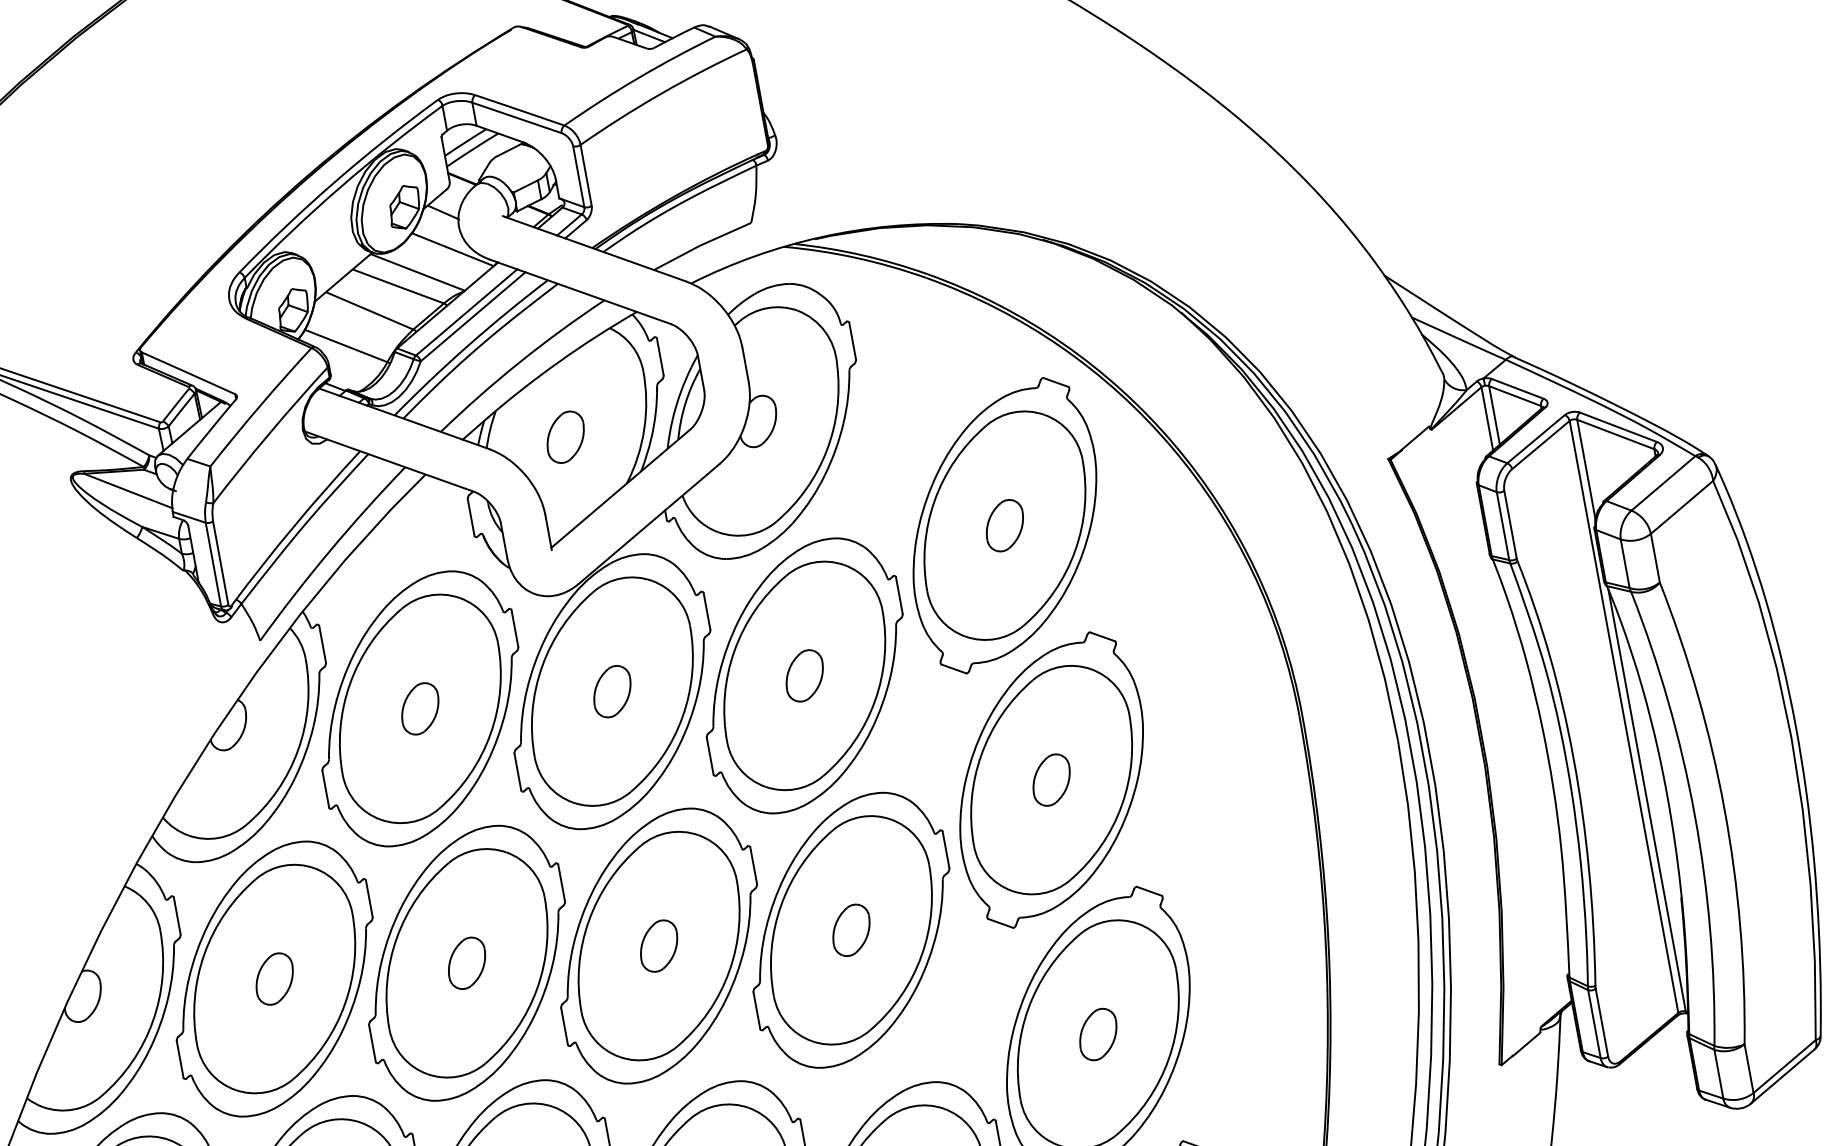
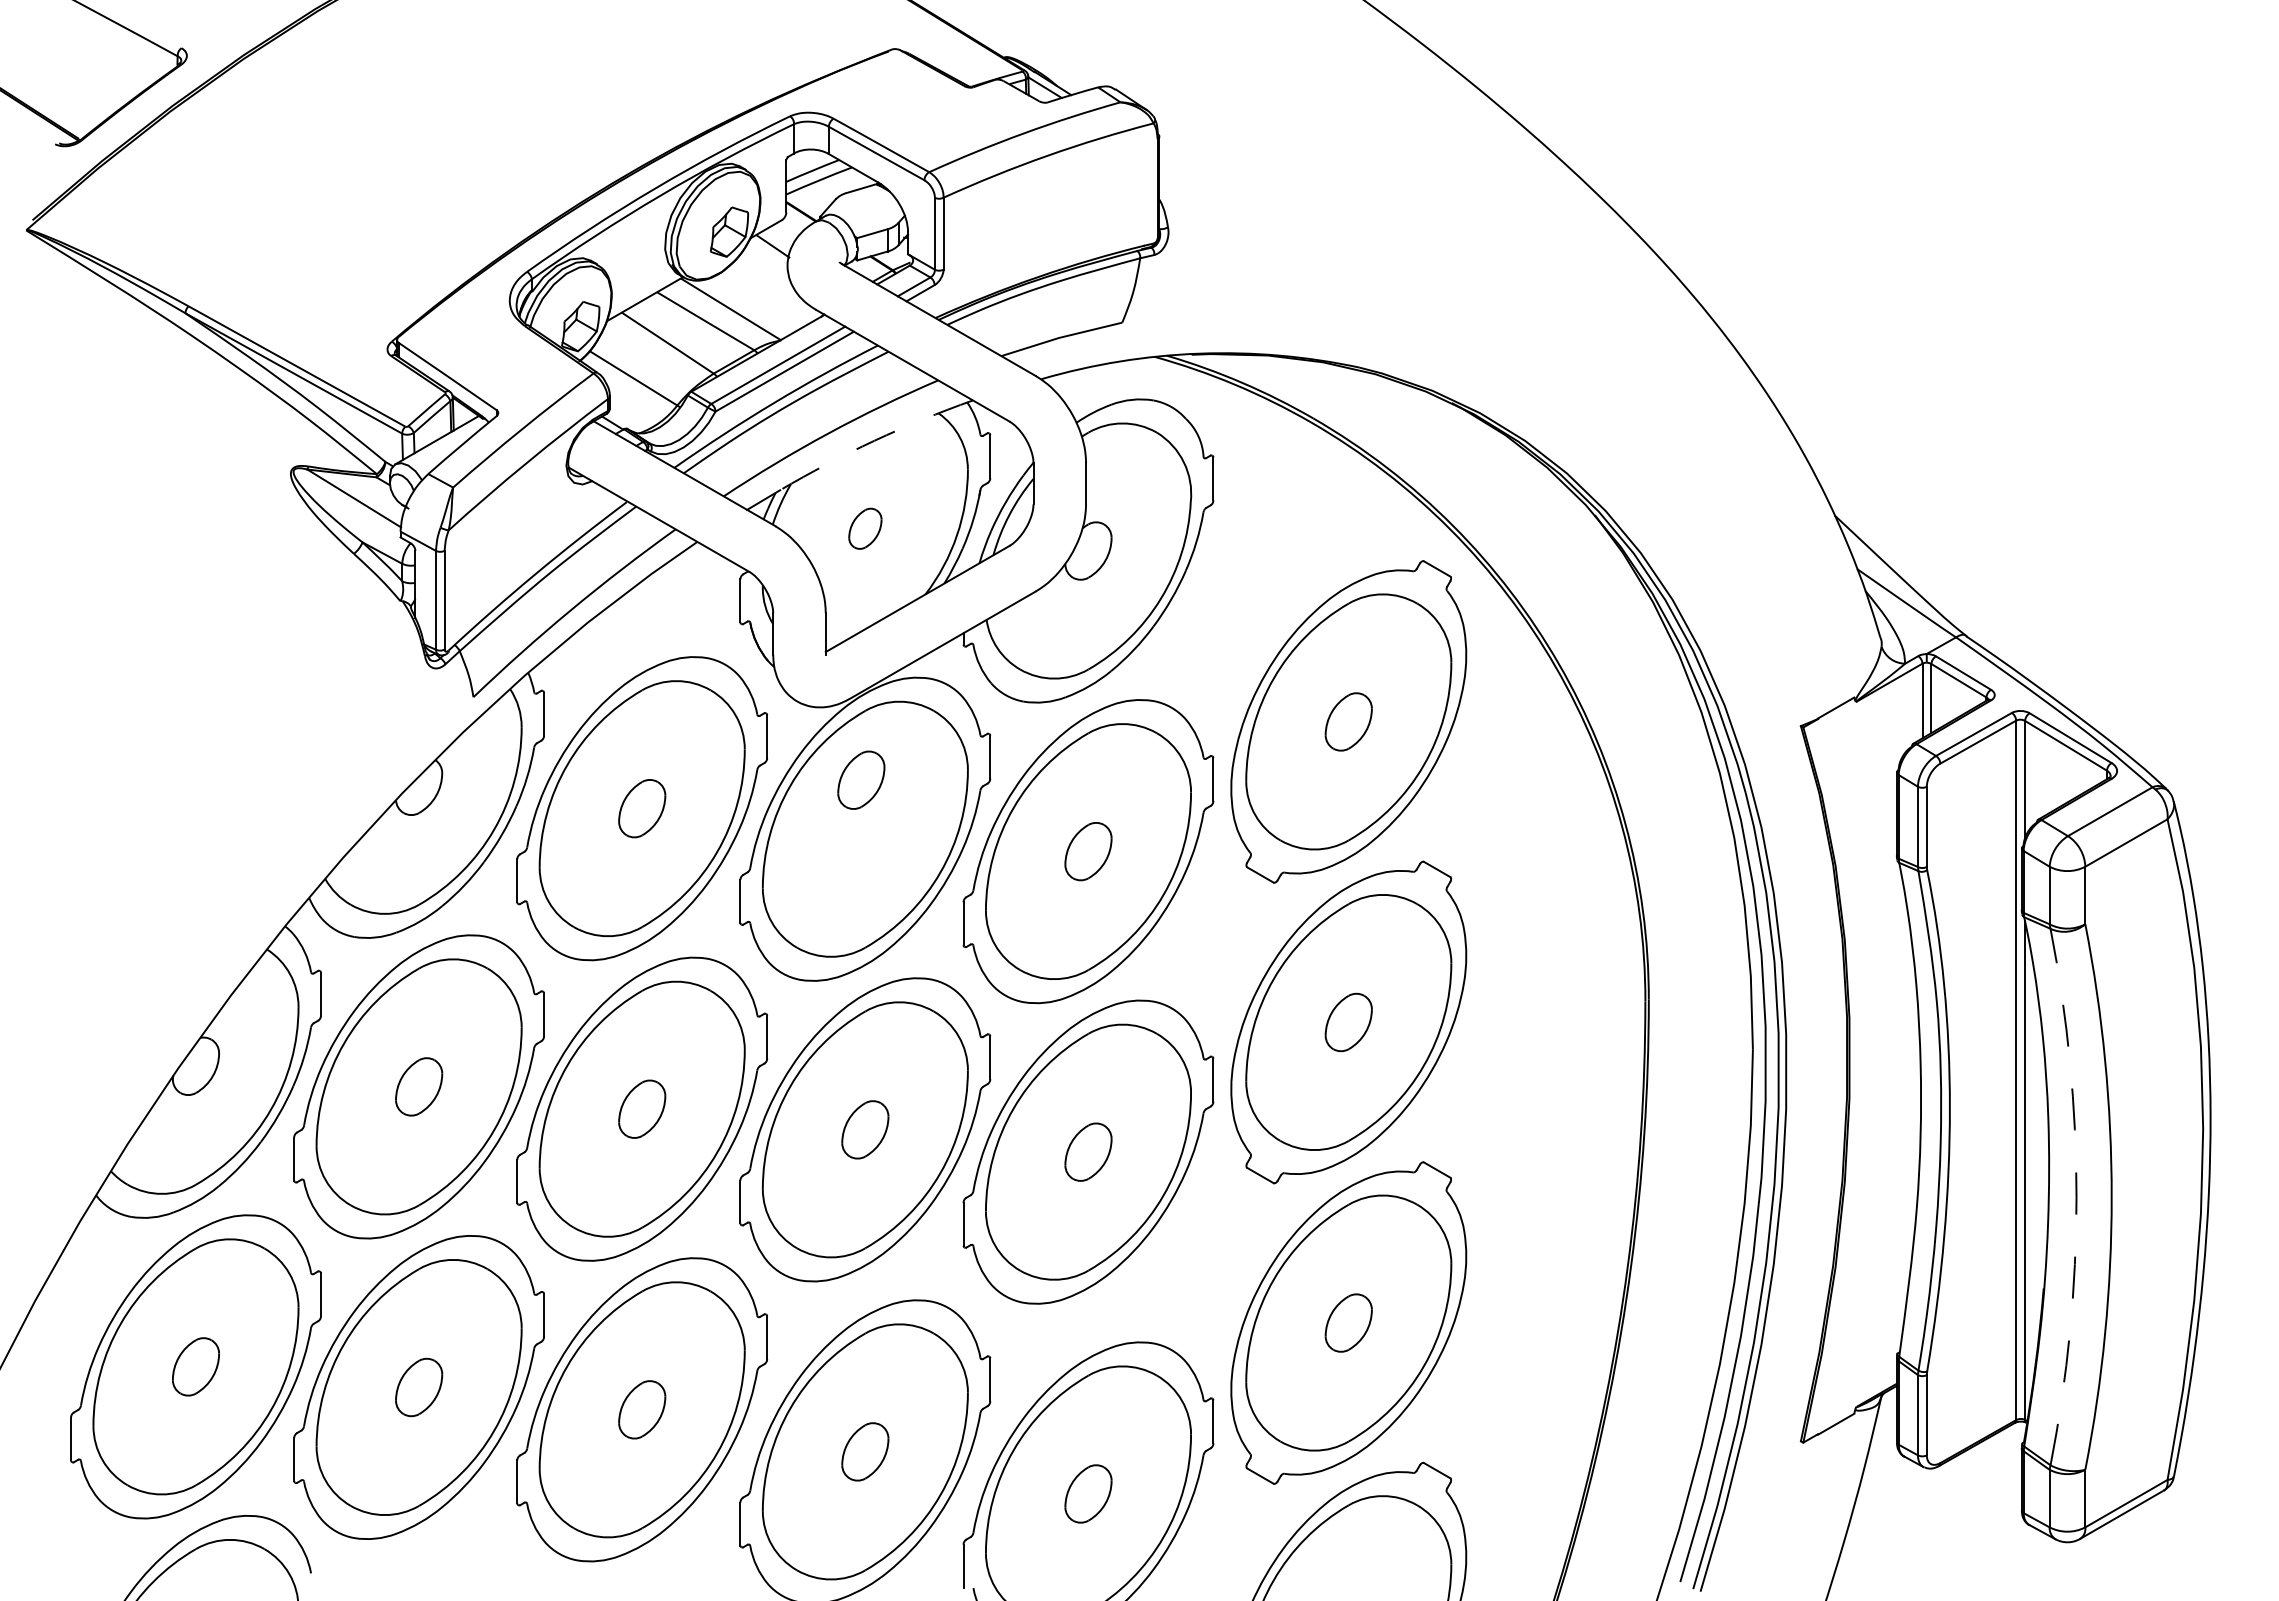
line: (452, 249) -> (775, 290), removed
arc: (559, 361) -> (874, 440), solid -> dashed
part: (565, 437) -> (865, 528), size x0.7
part: (612, 690) -> (861, 779), moved
arc: (1694, 815) -> (2076, 1197), solid -> dashed

